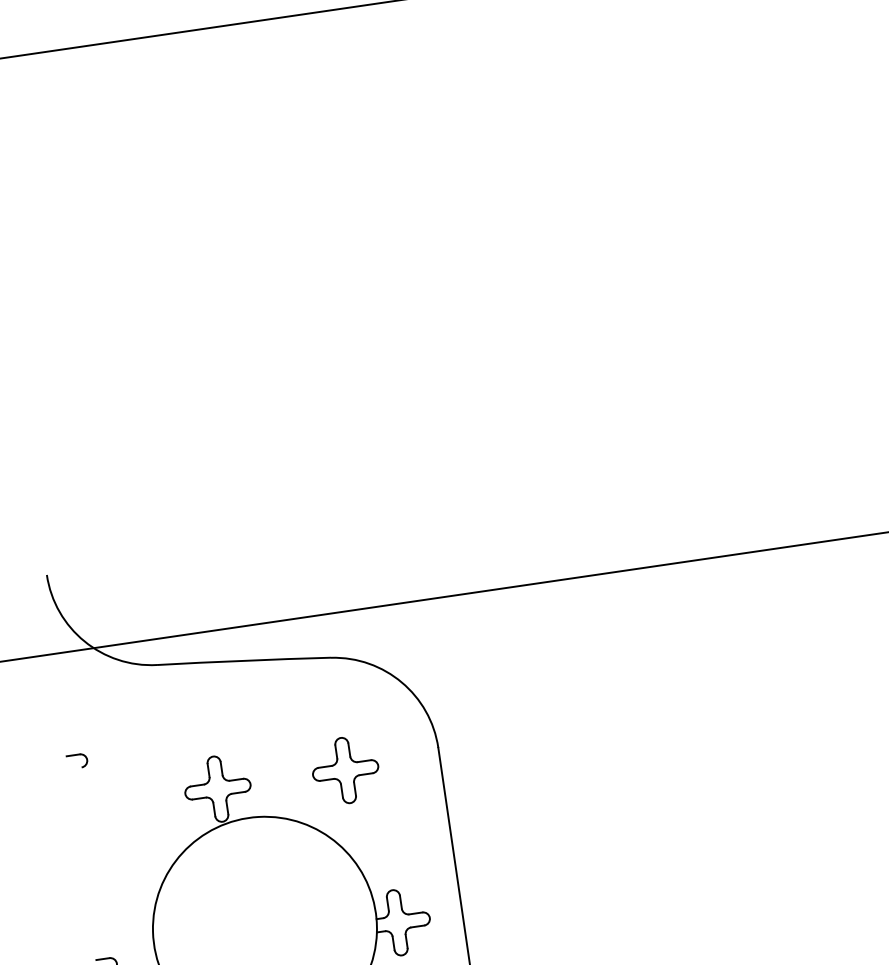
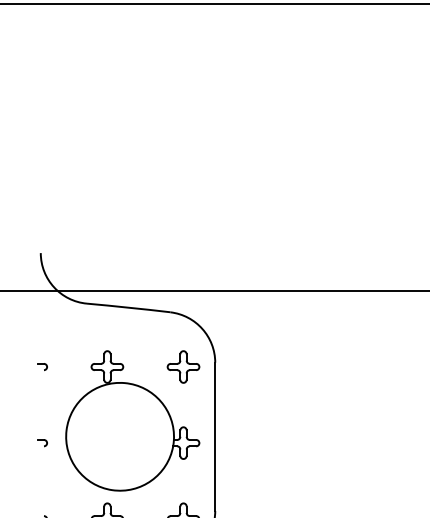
part: (77, 760) -> (42, 366), moved
part: (345, 769) -> (183, 366), moved

